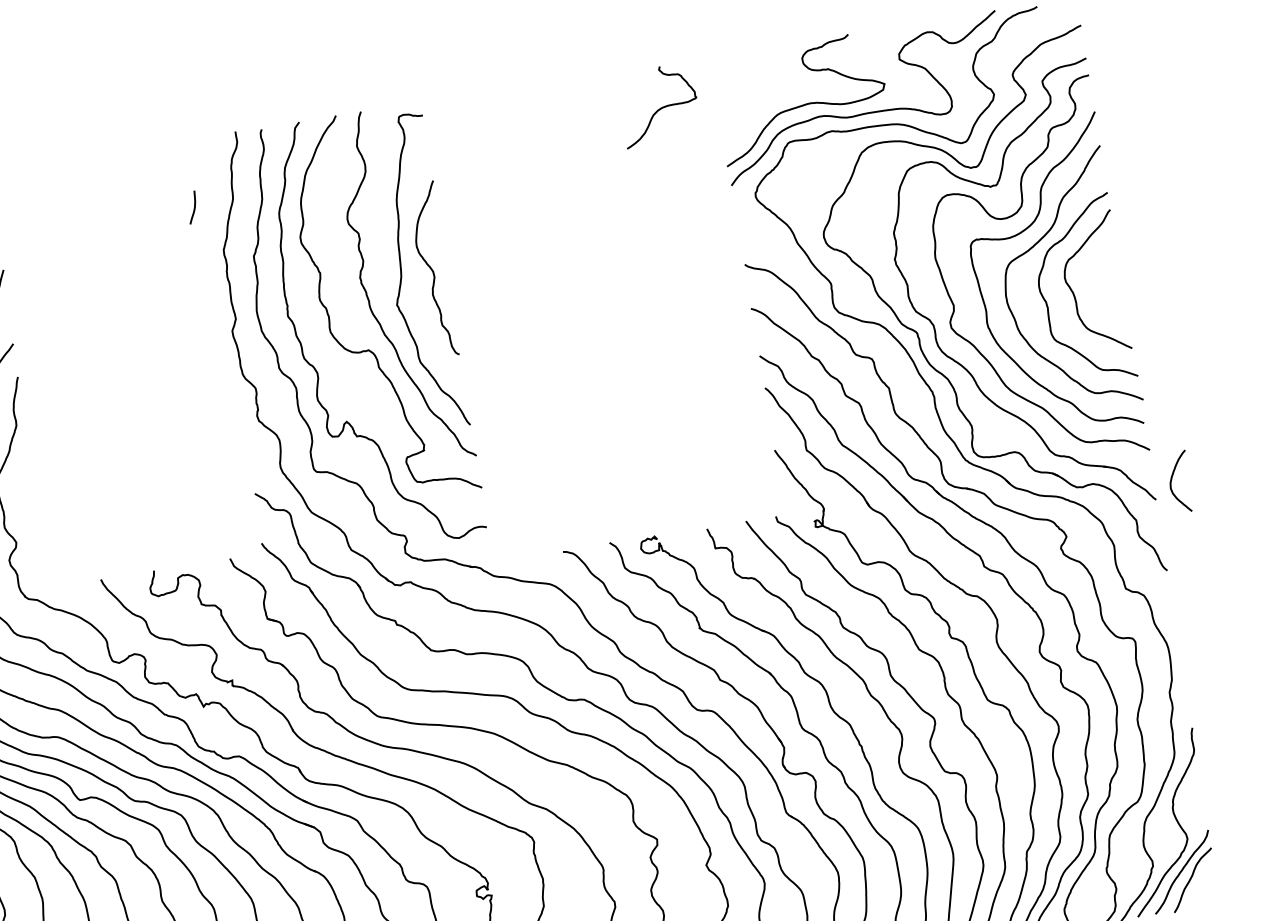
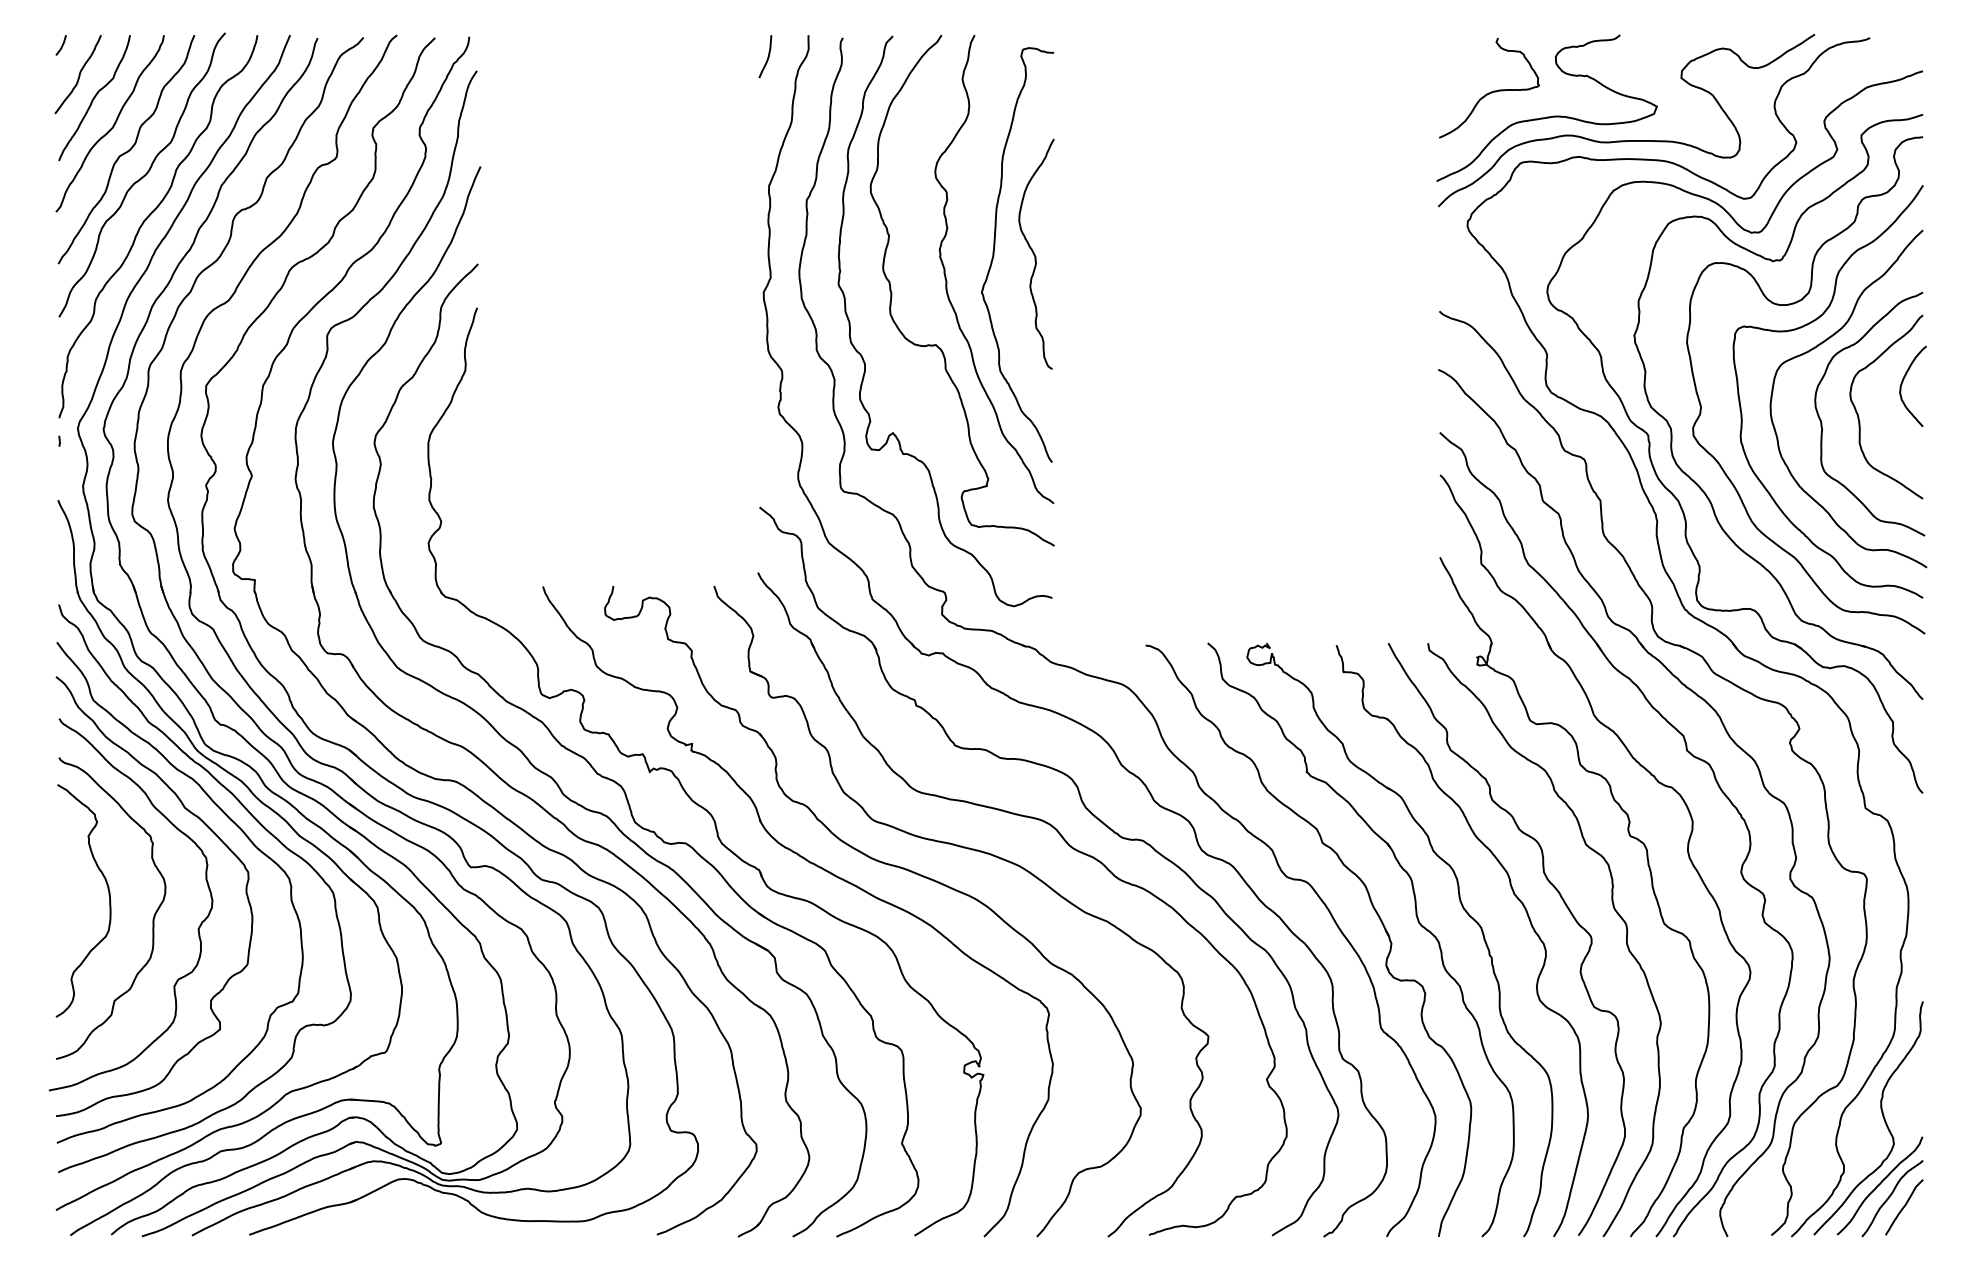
curve: (661, 107) -> (1491, 91), moved
curve: (194, 207) -> (767, 56), moved
curve: (1172, 480) -> (1903, 382), moved
curve: (1203, 885) -> (1904, 1207), added

